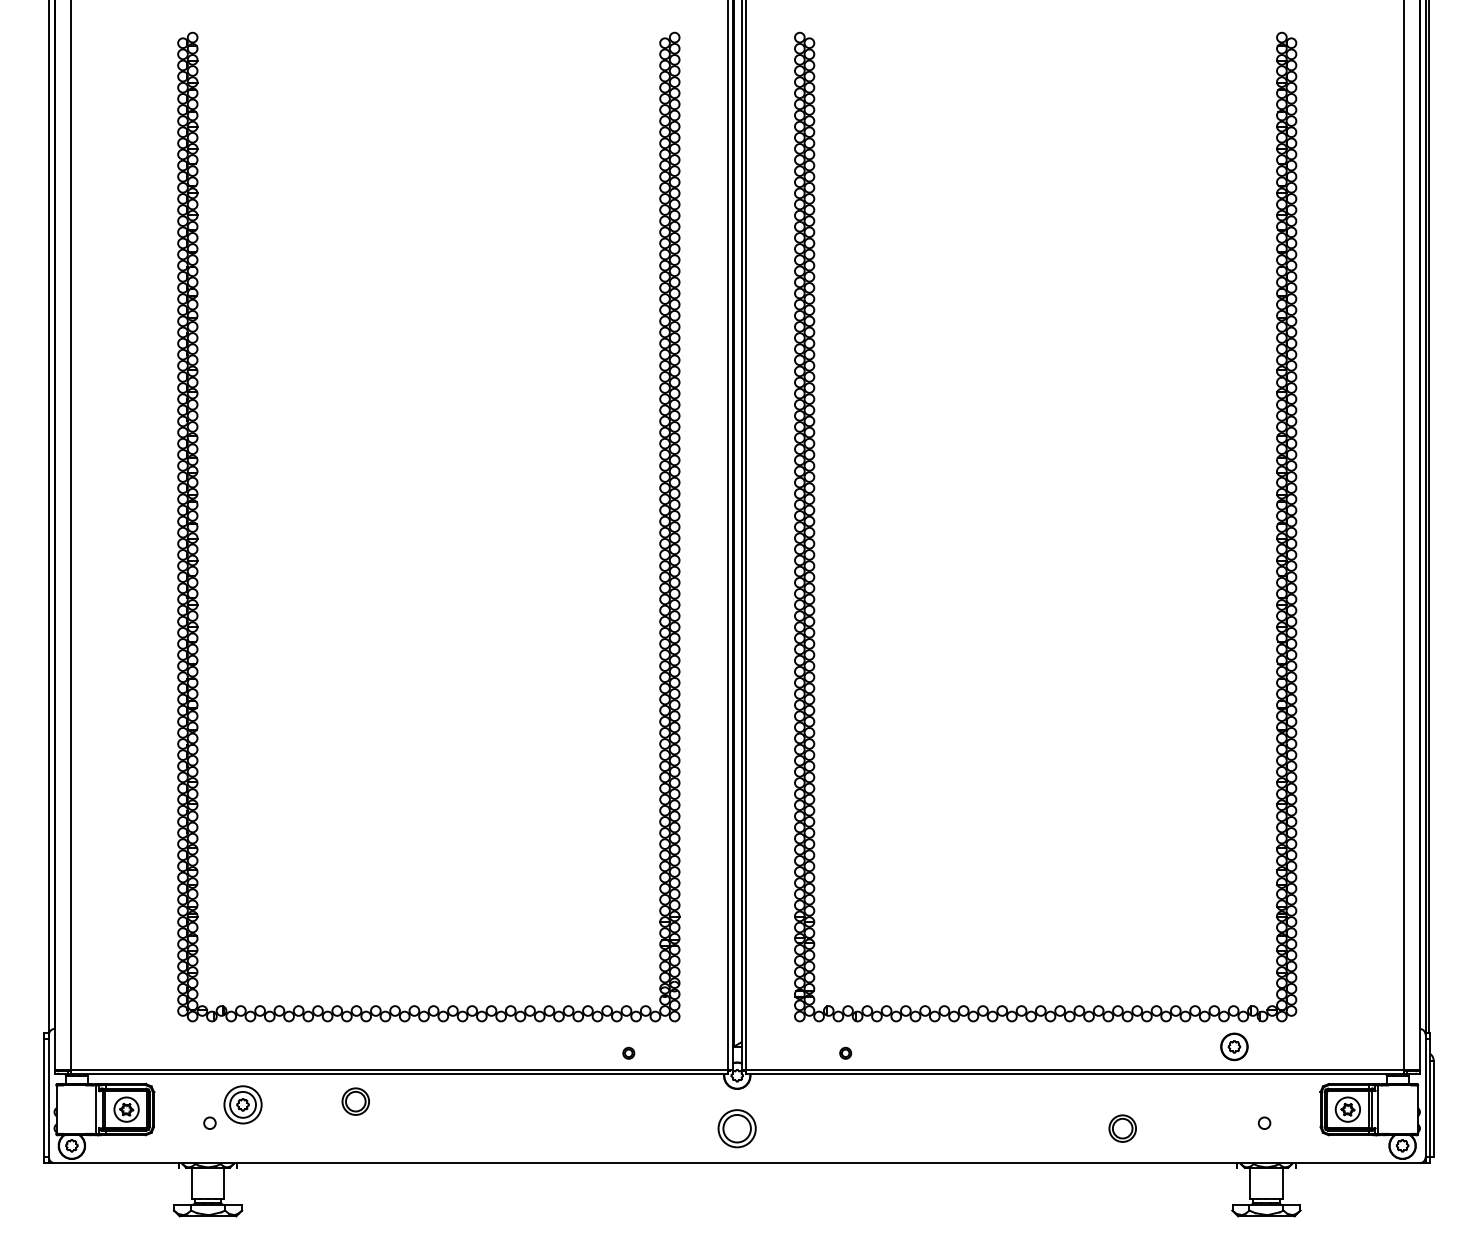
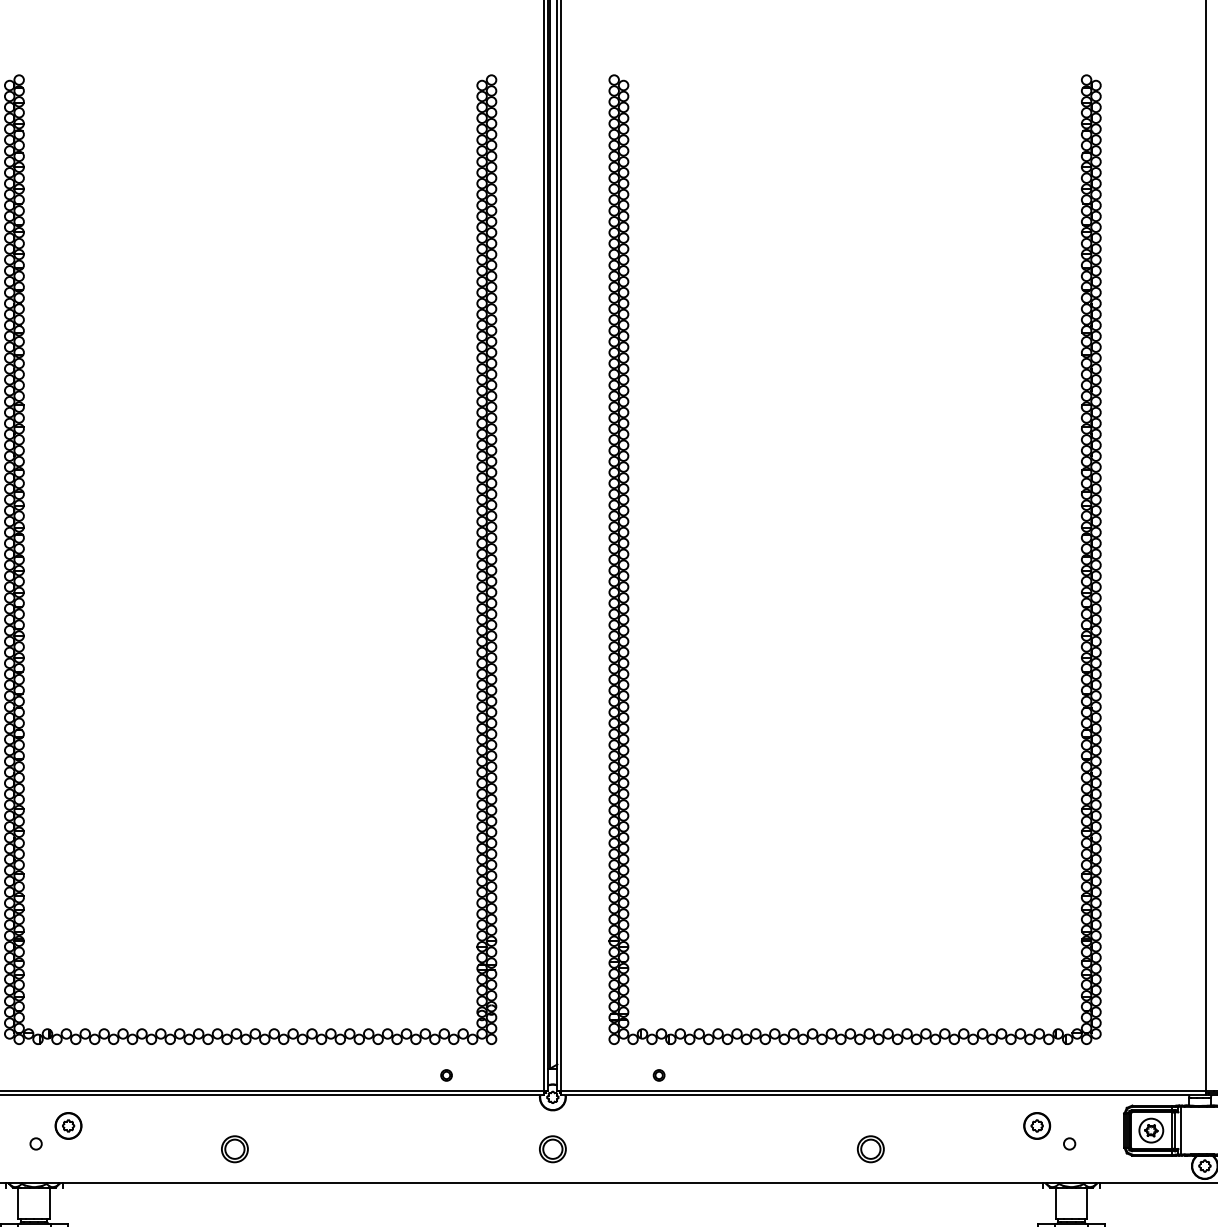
part: (1234, 1046) -> (1037, 1125), moved
part: (355, 1101) -> (234, 1149), moved
circle: (242, 1104) -> (68, 1125), size x0.71
part: (737, 1128) -> (553, 1149), size x0.71
part: (1122, 1128) -> (870, 1149), moved

